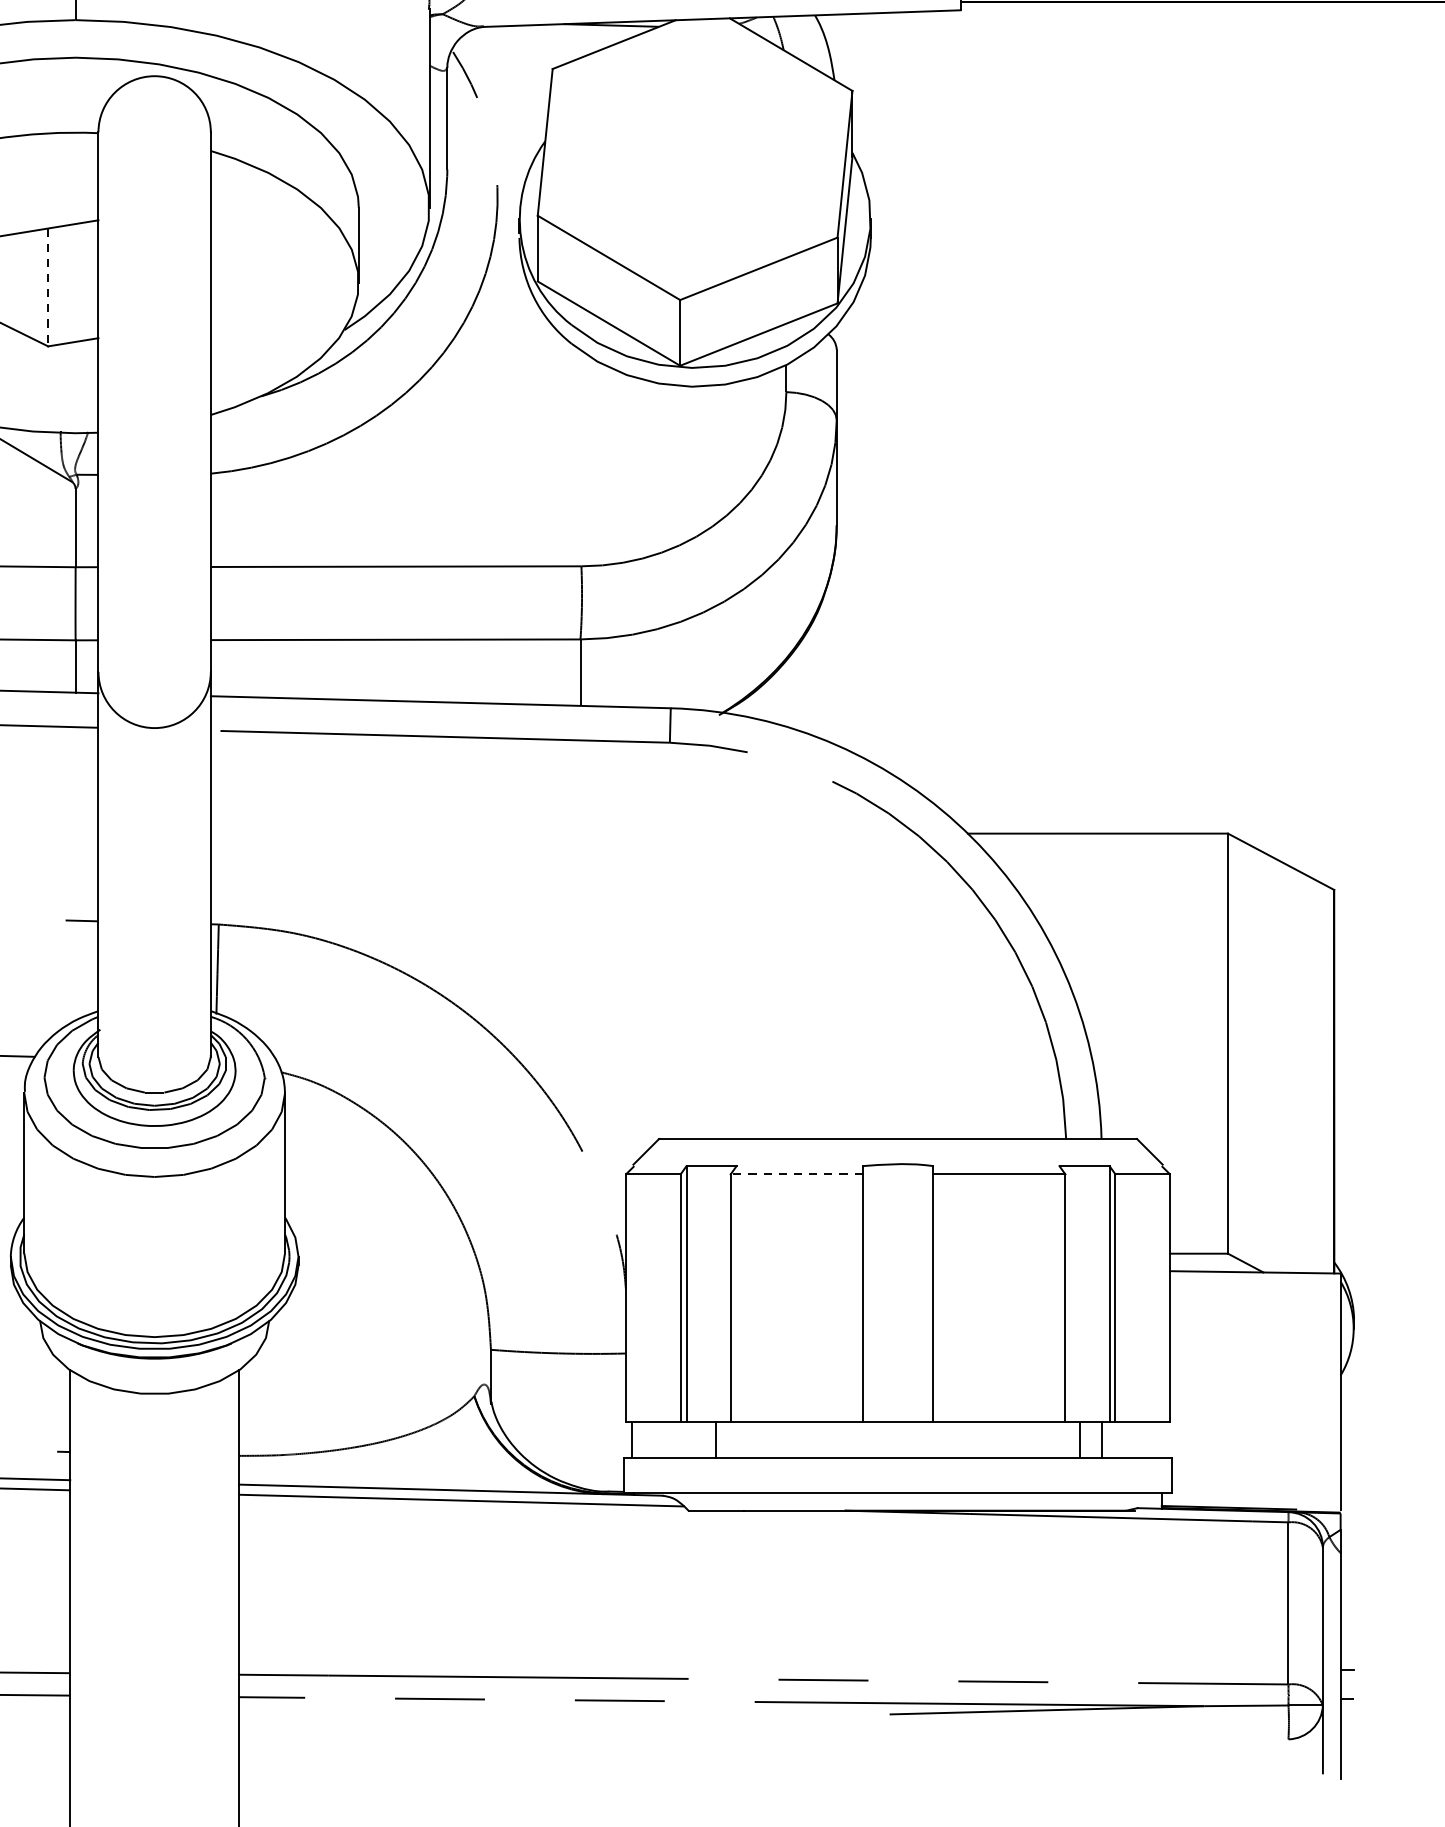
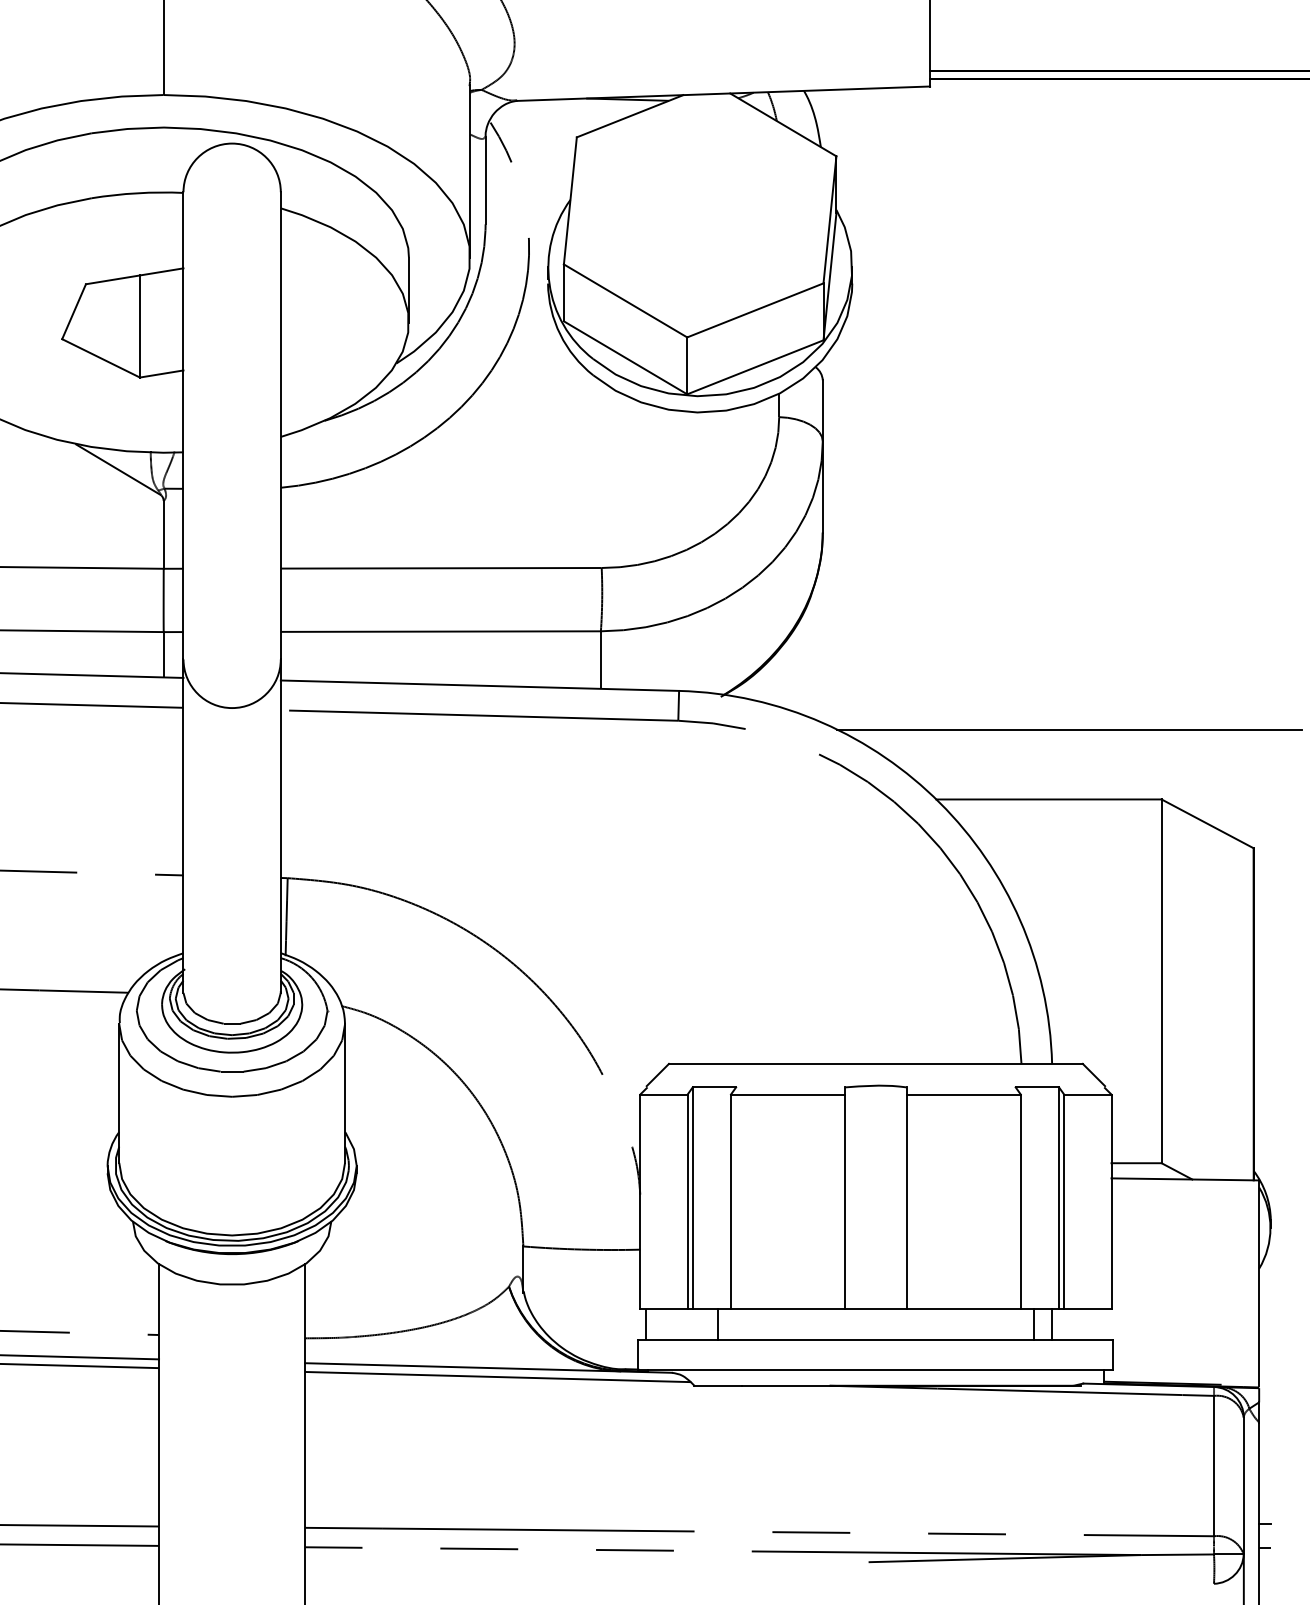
line: (47, 288) -> (139, 327), dashed -> solid
line: (1121, 752) -> (1069, 729), added
line: (795, 1174) -> (787, 1094), dashed -> solid

